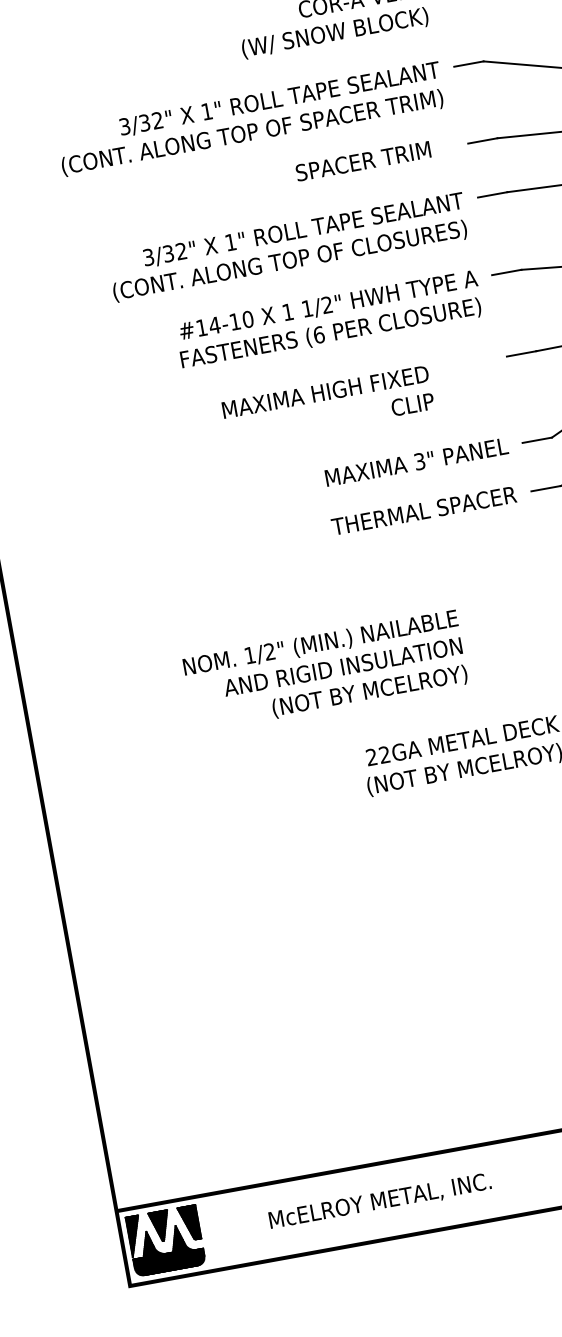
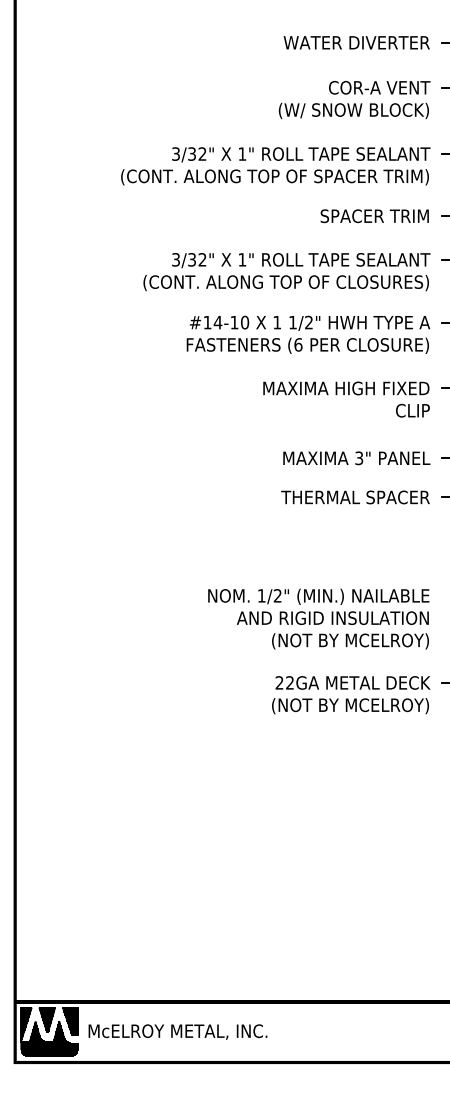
text: (363, 161) -> (374, 216), moved
text: (328, 405) -> (346, 399), moved
text: (325, 670) -> (318, 618), moved
text: (379, 1201) -> (177, 1031), moved

